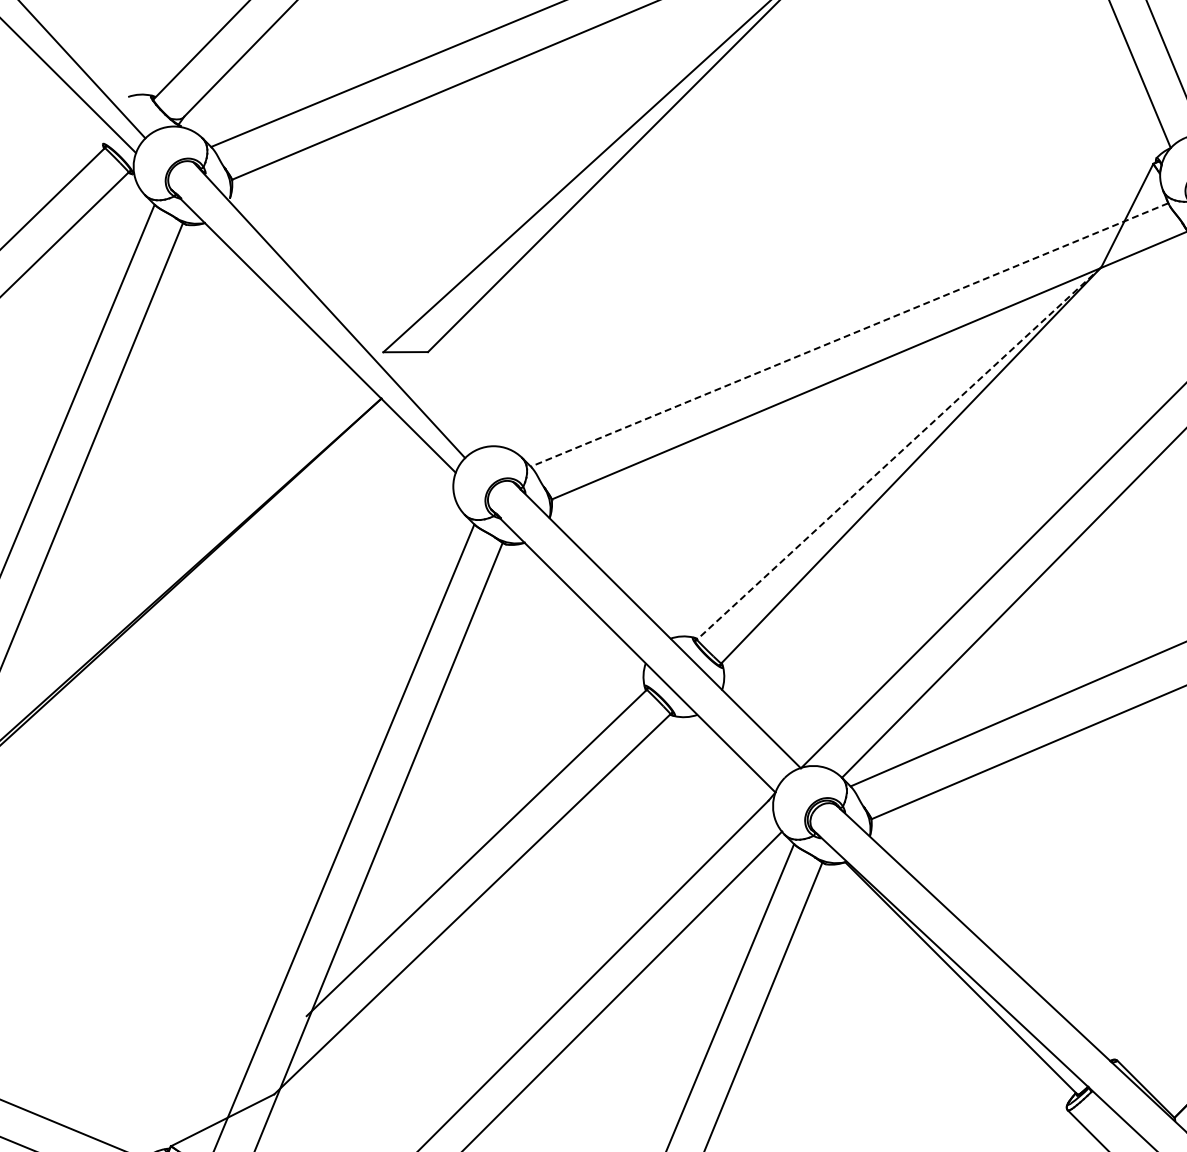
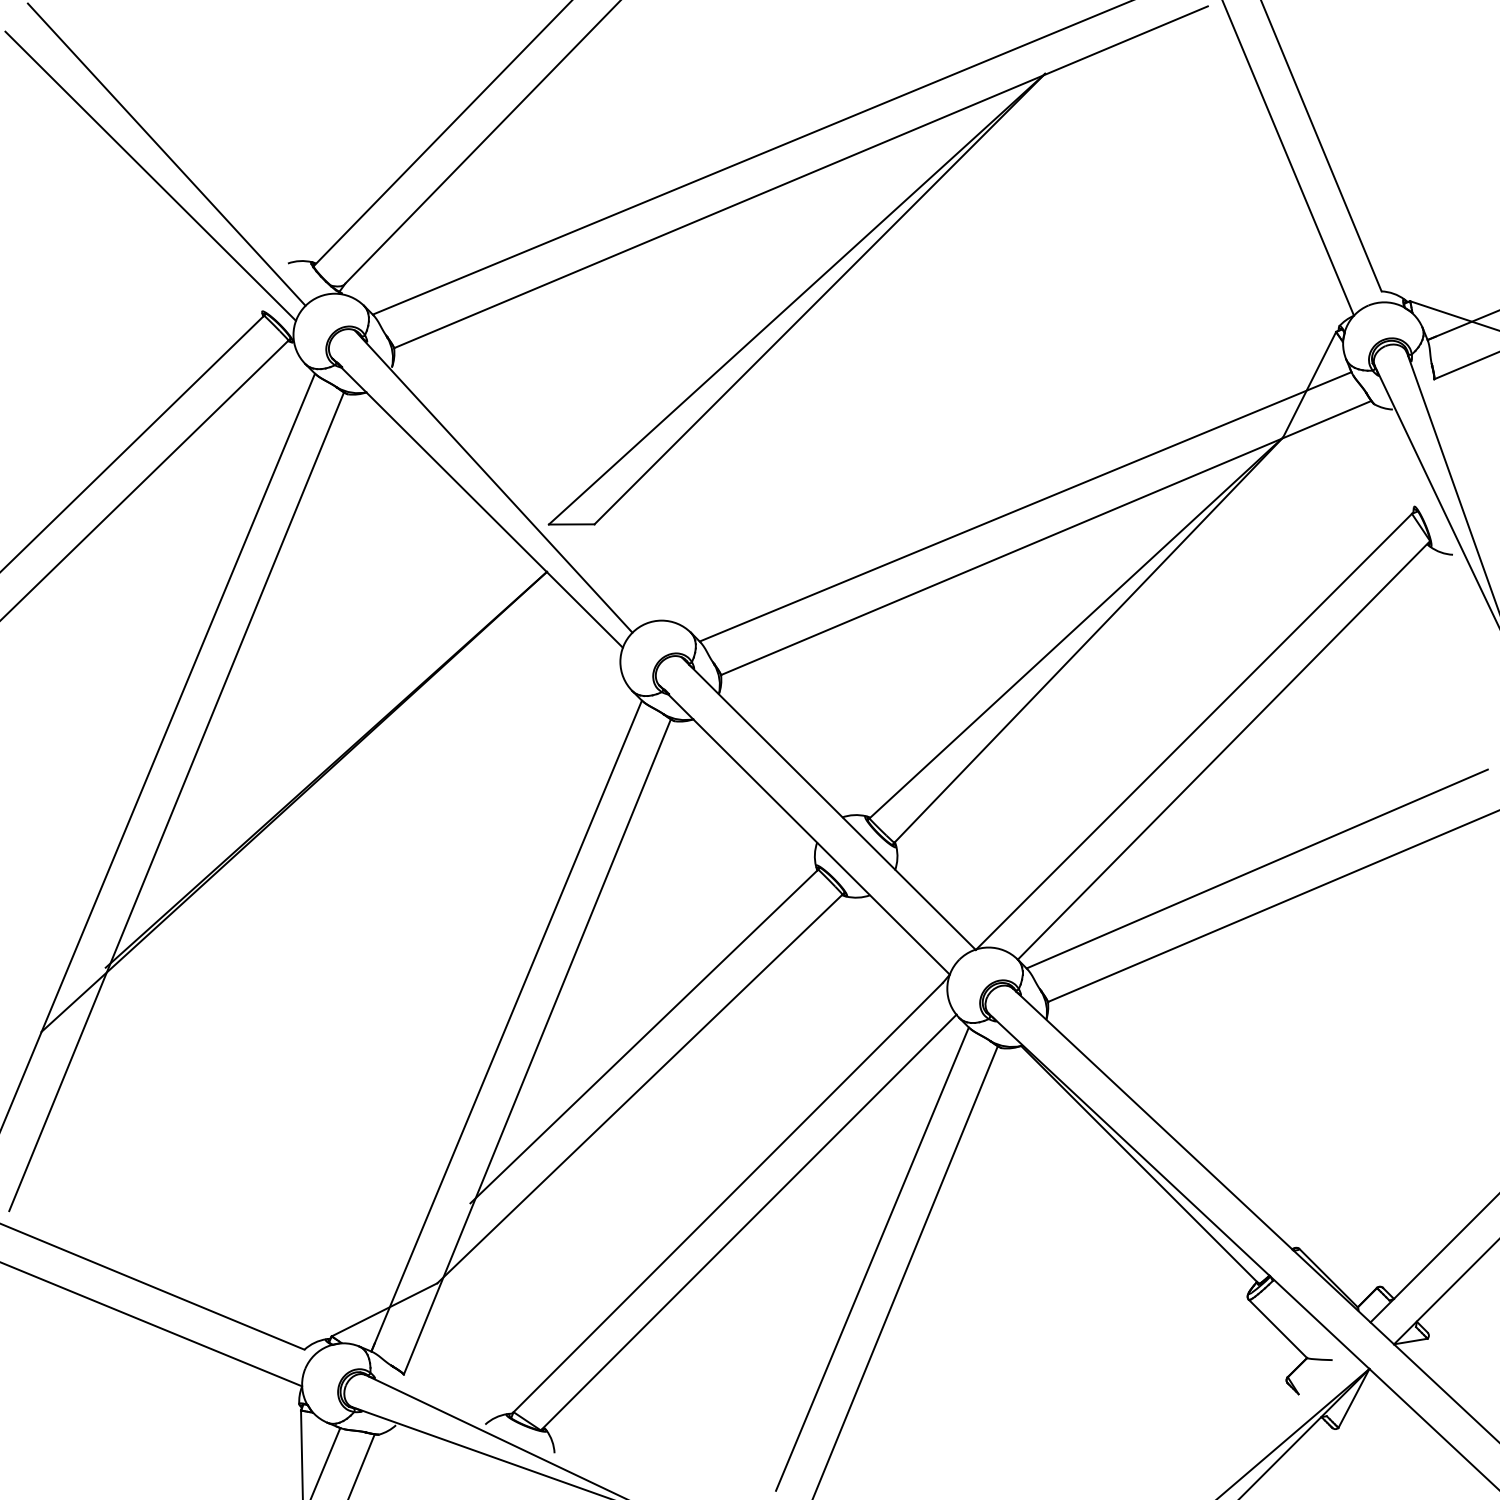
line: (849, 334) -> (1025, 506), dashed -> solid
line: (898, 453) -> (1075, 628), dashed -> solid

